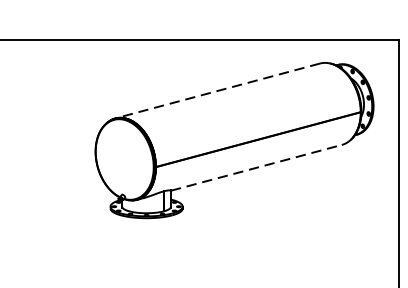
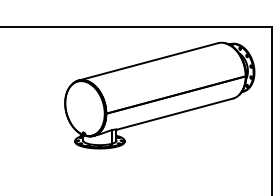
line: (216, 91) -> (147, 62), dashed -> solid
line: (257, 168) -> (175, 114), dashed -> solid

